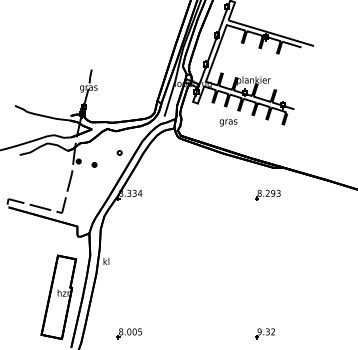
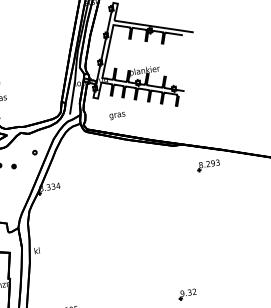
text: (228, 122) -> (117, 115), moved
part: (267, 194) -> (208, 165), moved

